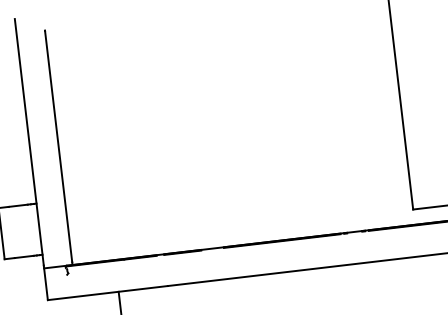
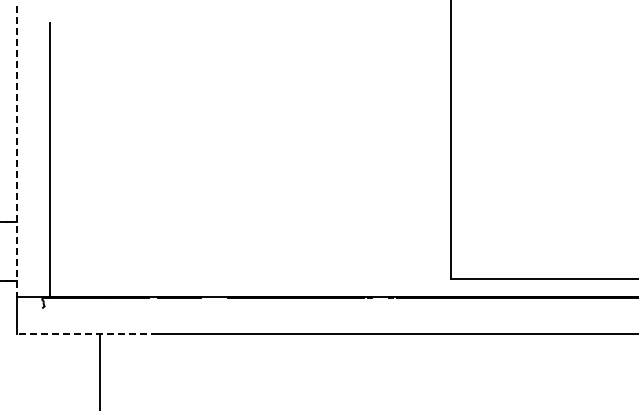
line: (29, 142) -> (17, 150), solid -> dashed
line: (107, 293) -> (86, 334), solid -> dashed

